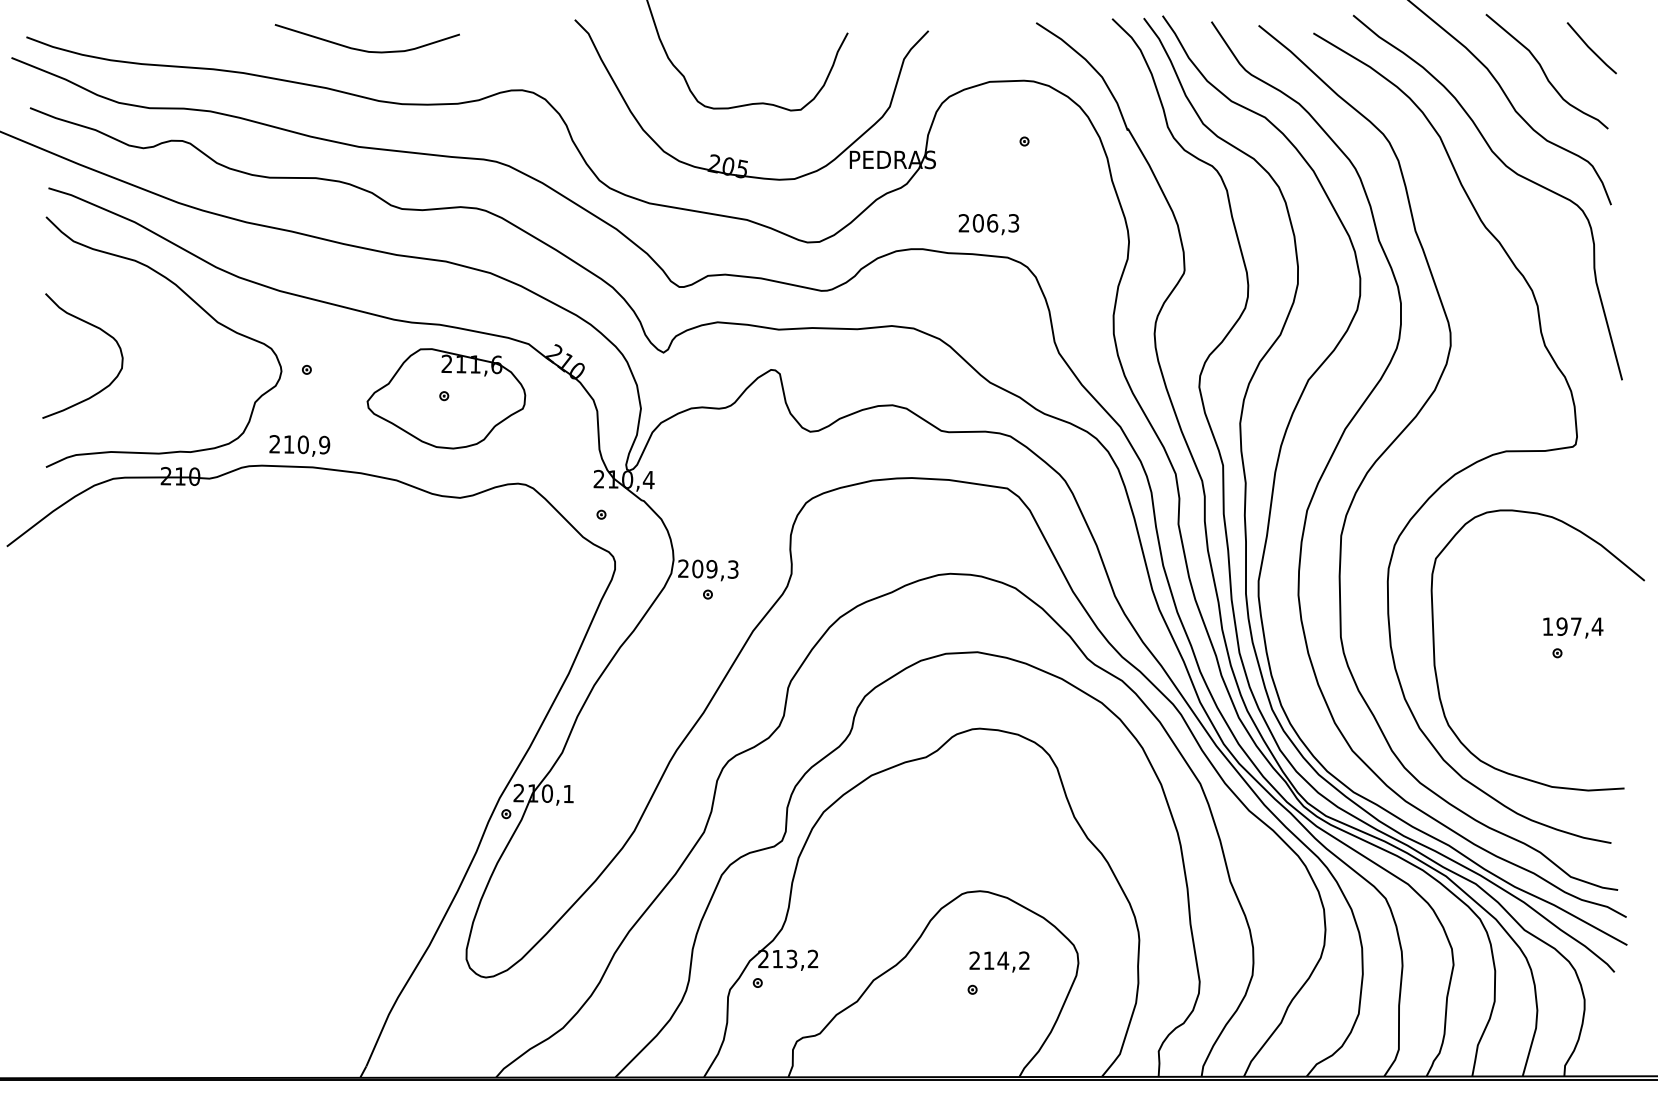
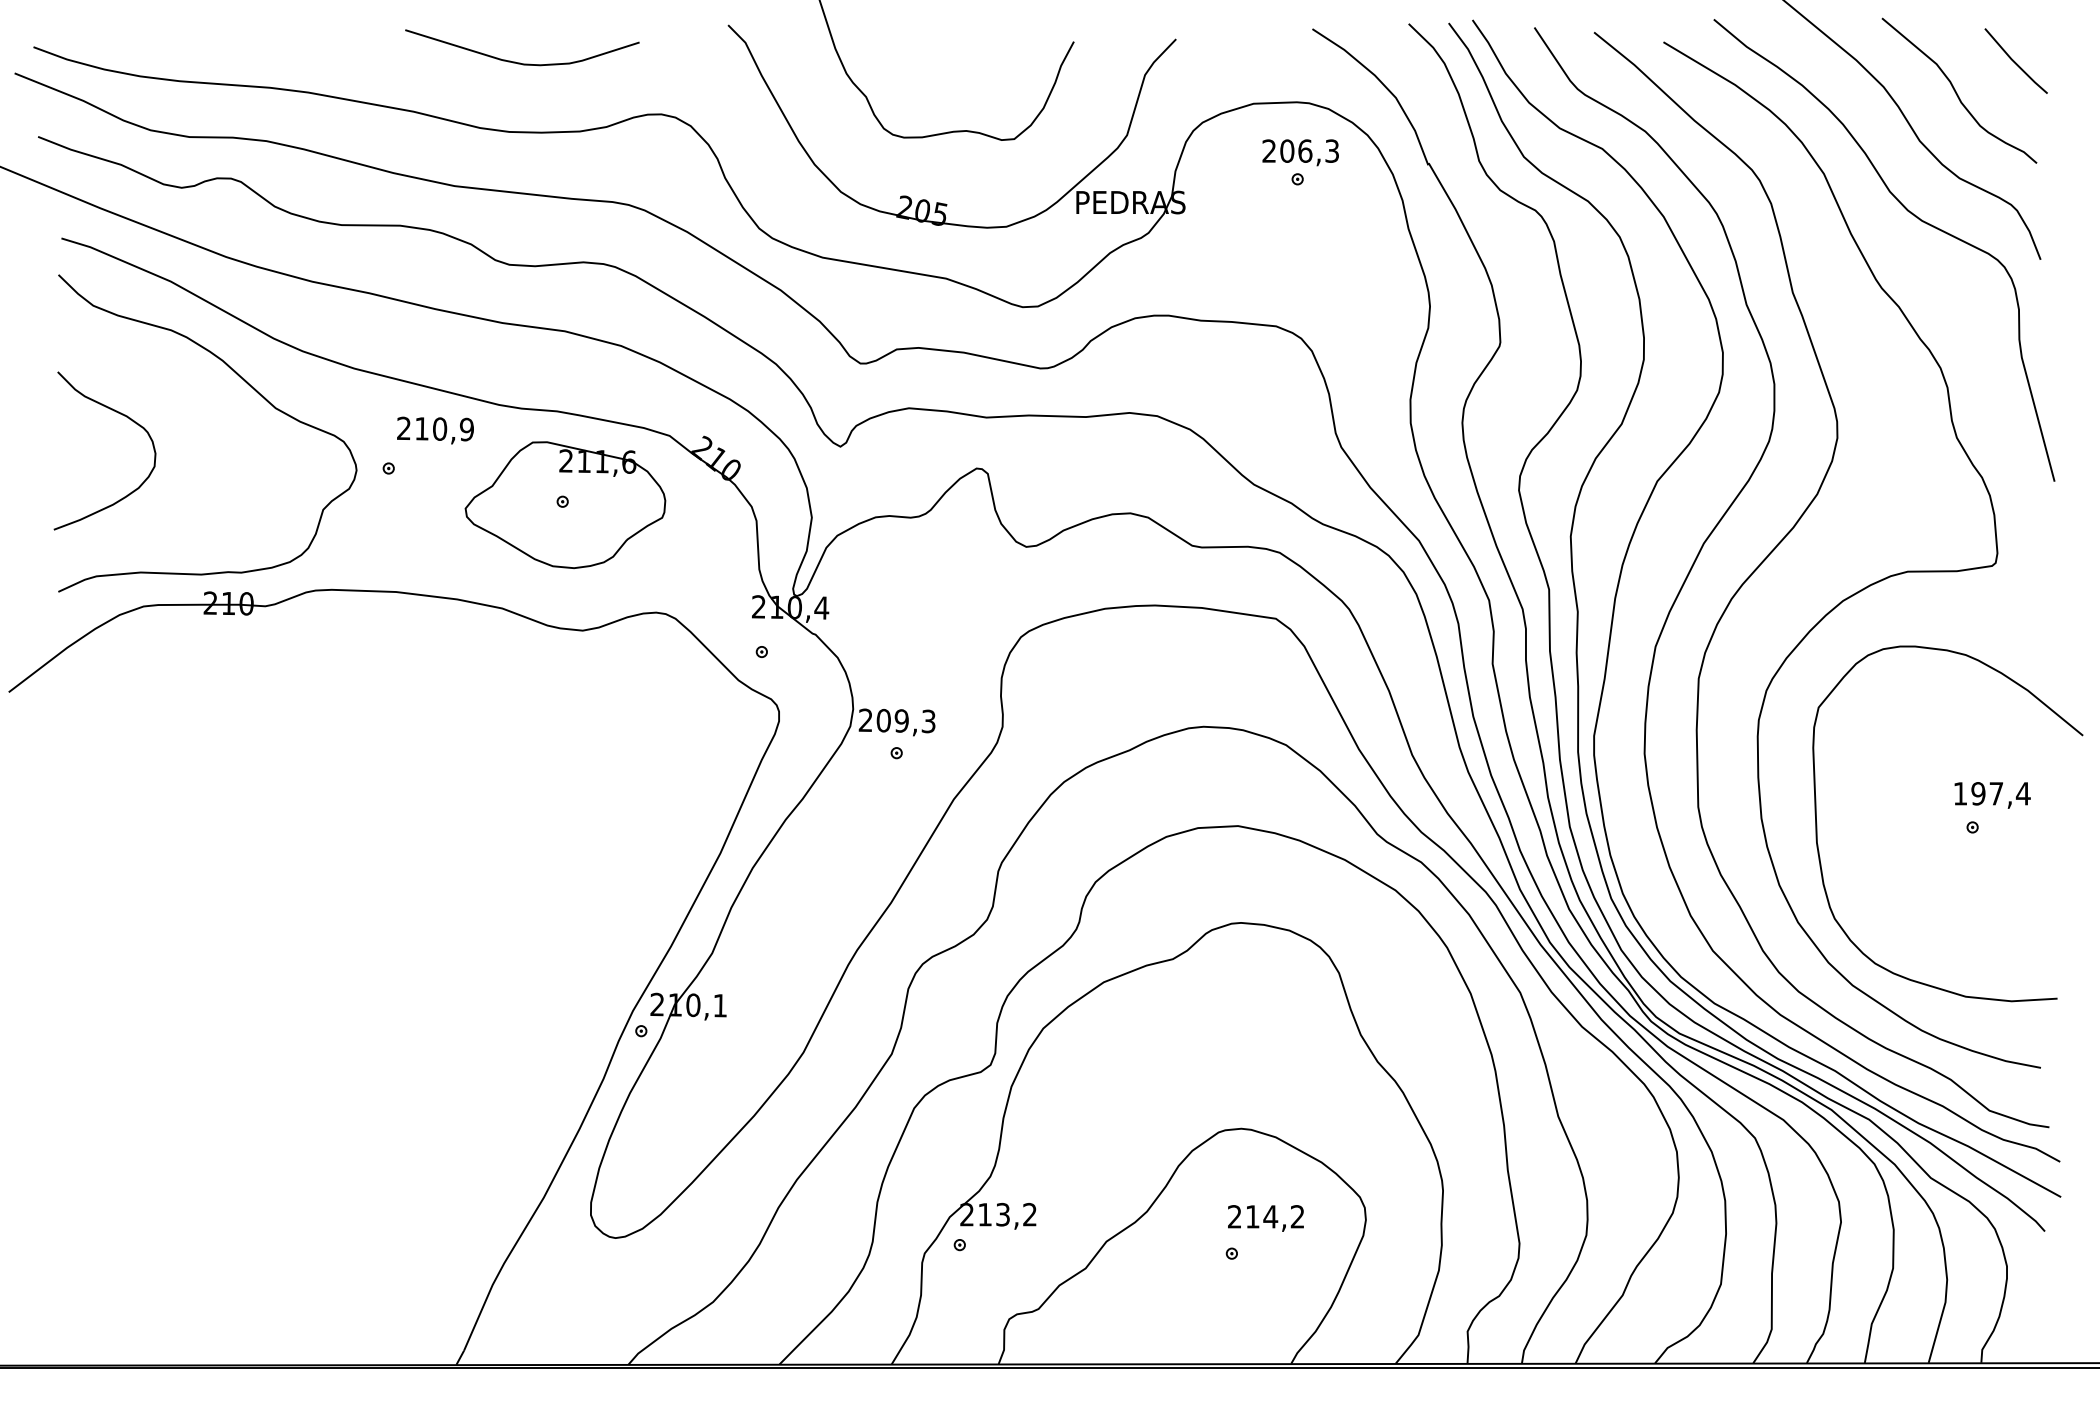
curve: (363, 49) -> (517, 61), moved
text: (988, 224) -> (1300, 152), moved
text: (299, 445) -> (435, 430), moved

